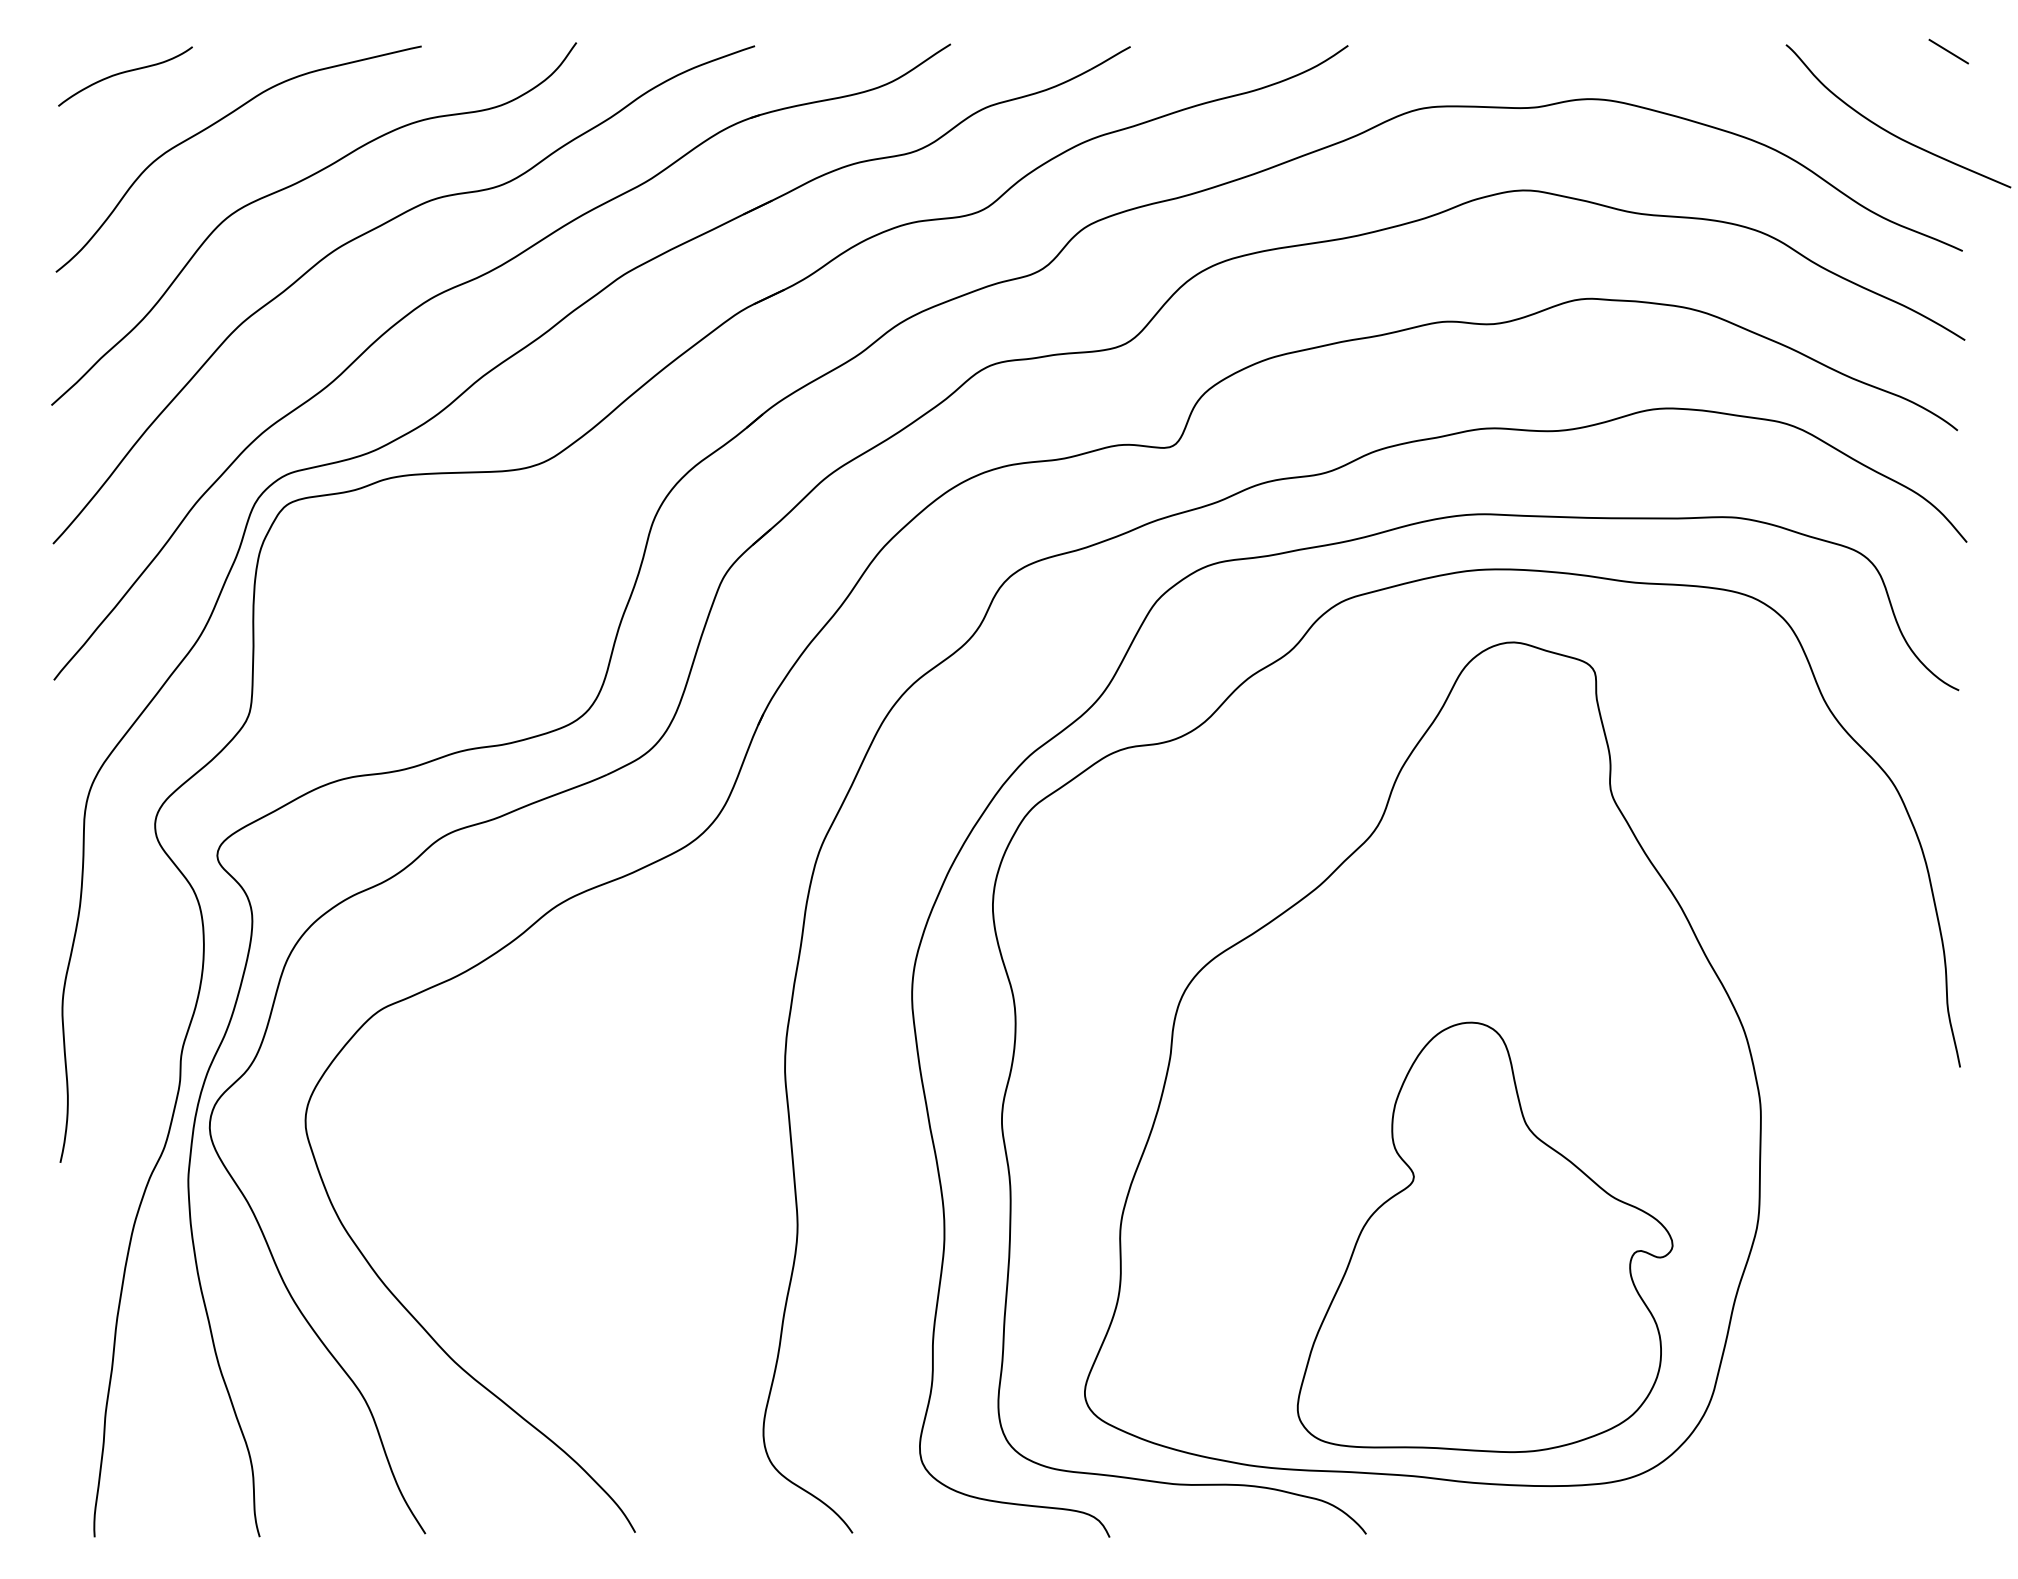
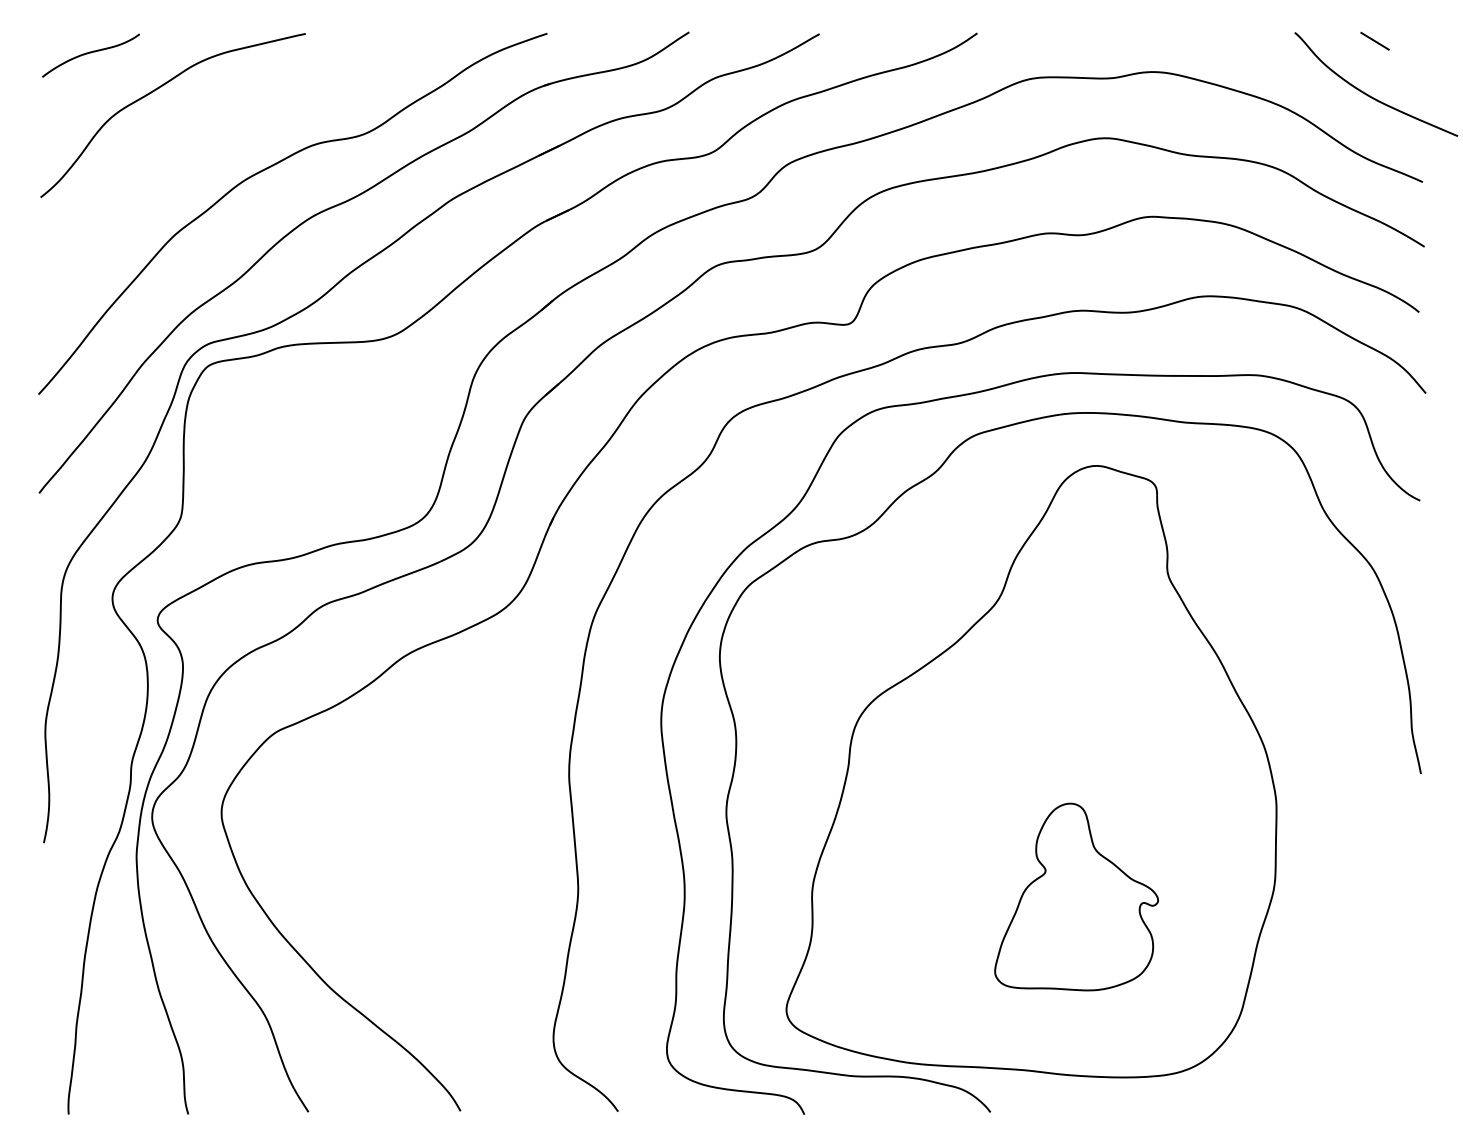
line: (1948, 51) -> (1374, 41), moved
curve: (294, 185) -> (213, 134), removed
part: (1484, 1236) -> (1076, 896), size x0.6

